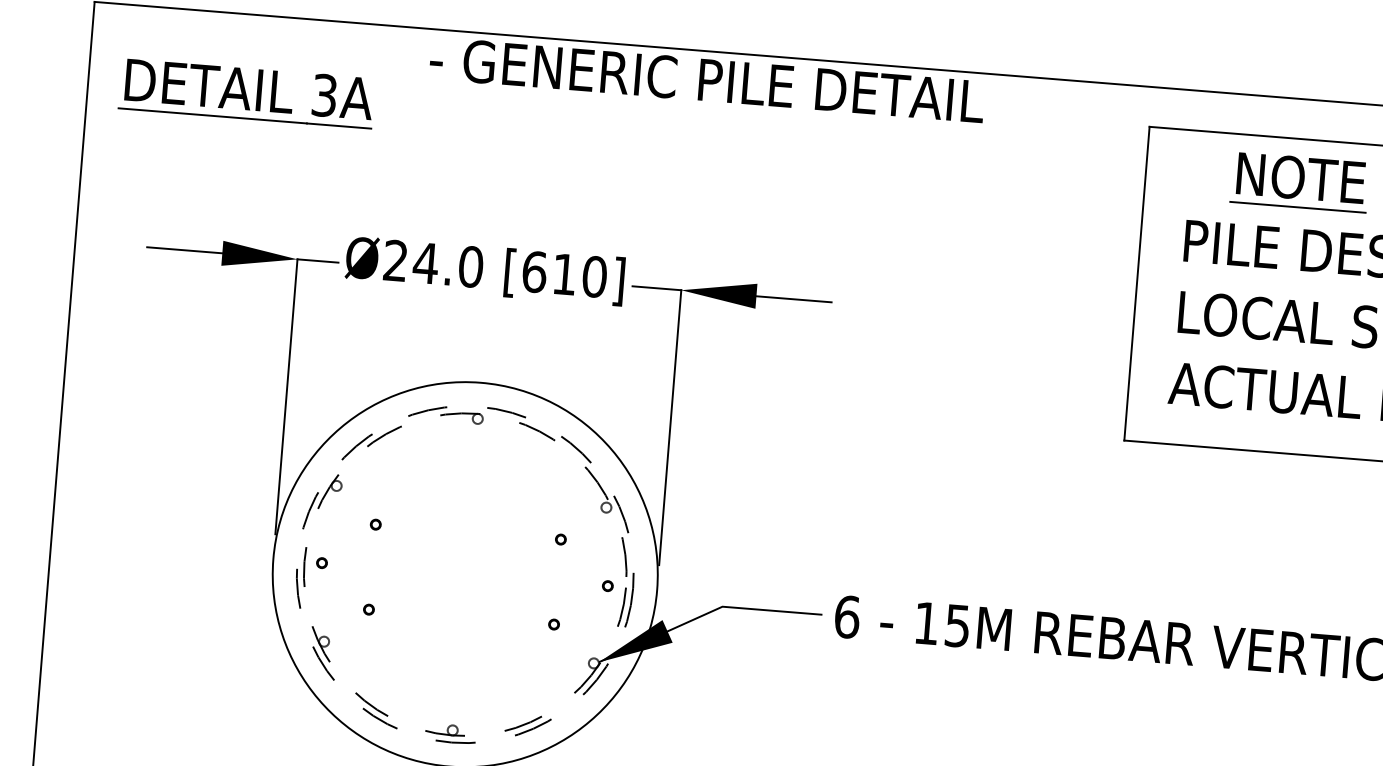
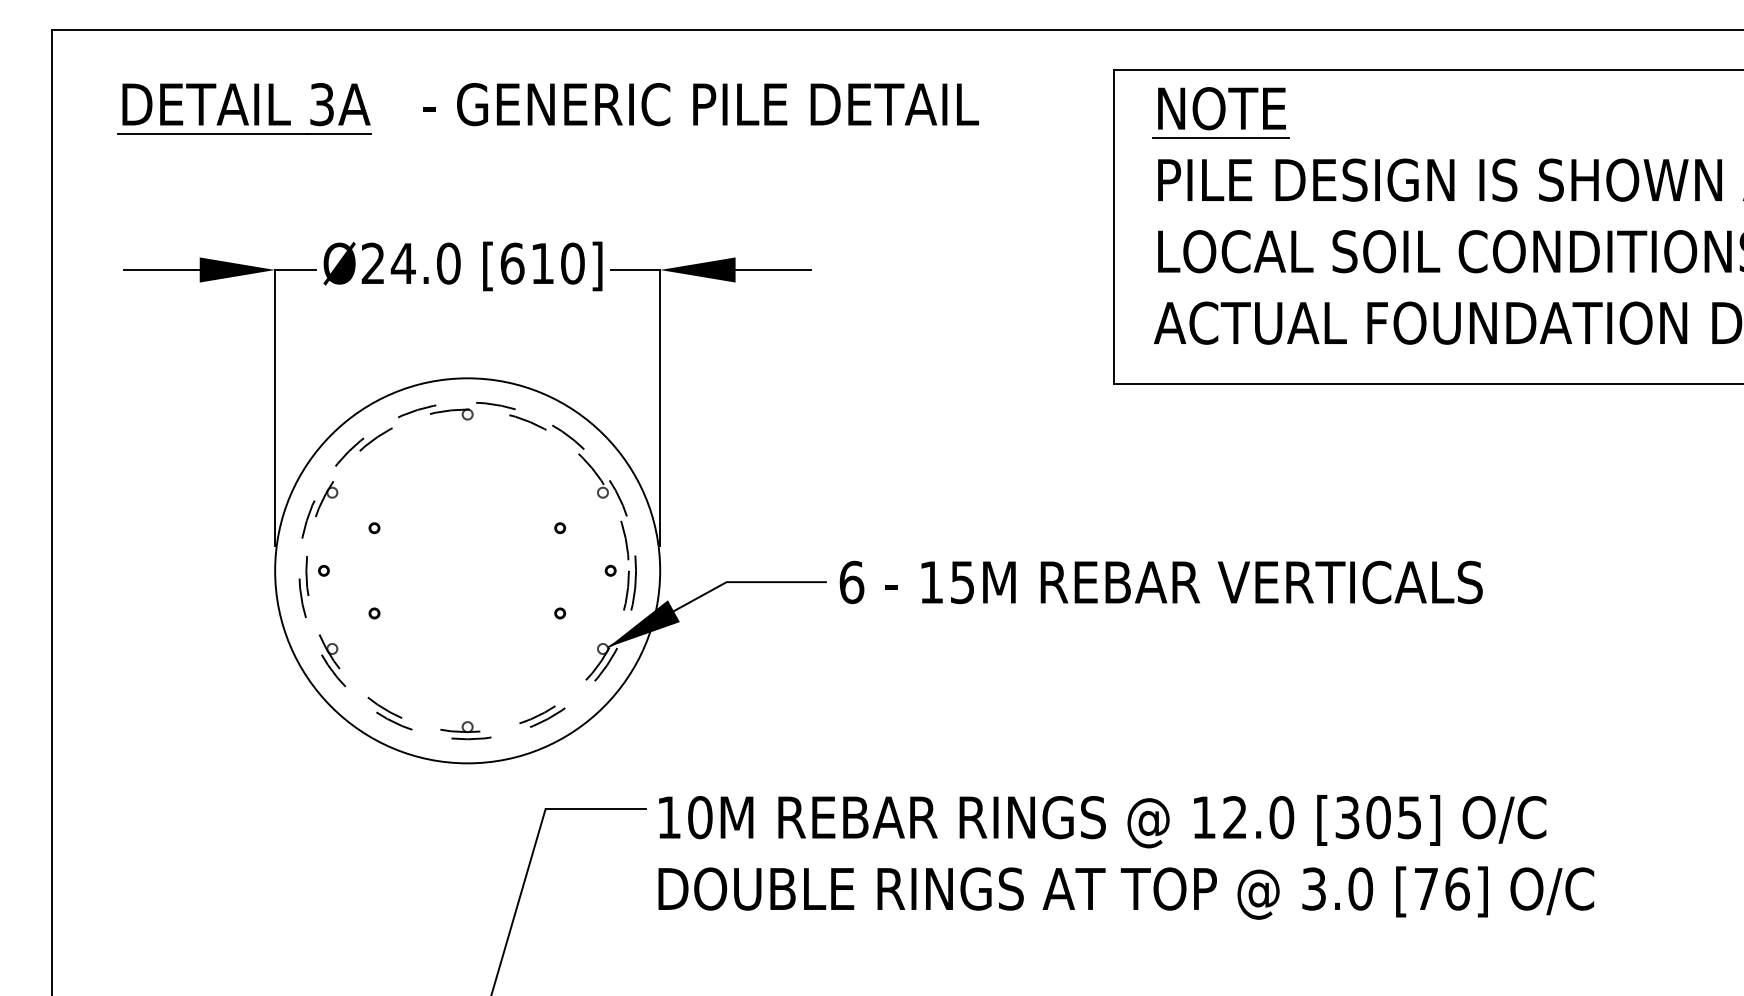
text: (706, 80) -> (700, 104), moved
part: (247, 93) -> (244, 108), moved
part: (1299, 181) -> (1220, 112), moved

